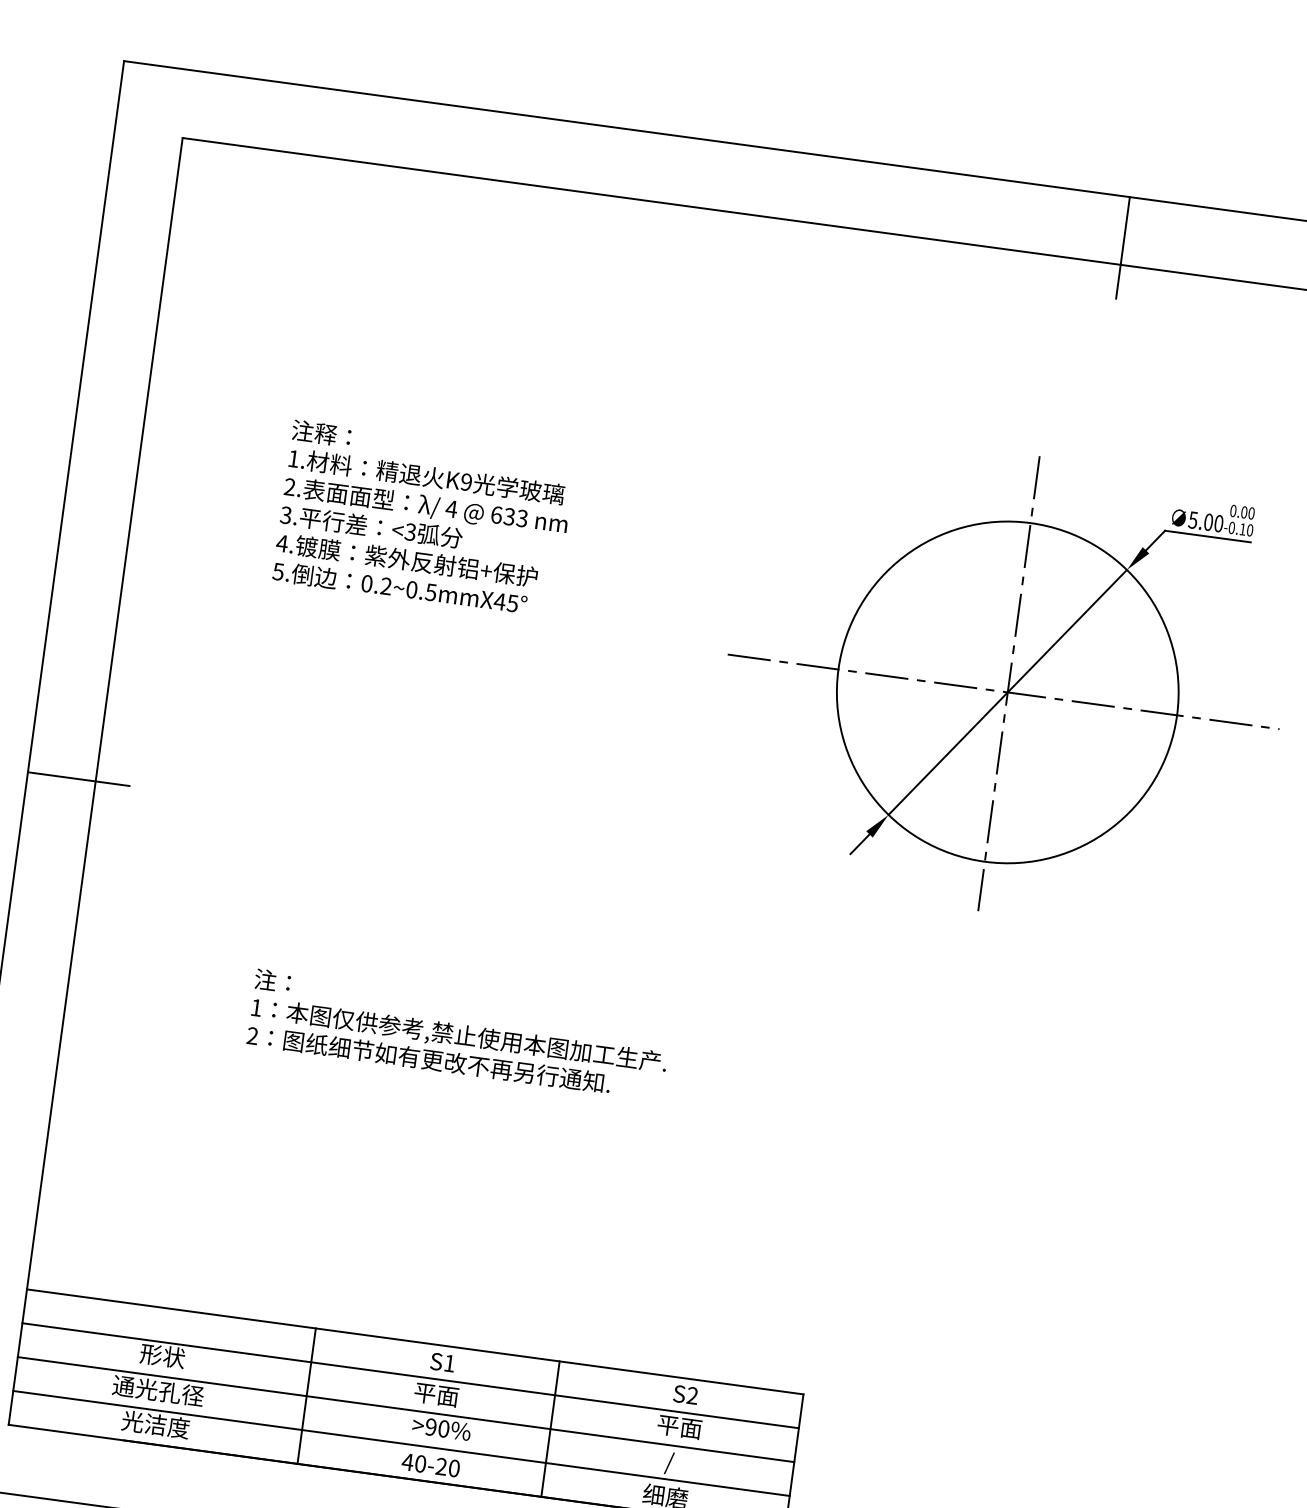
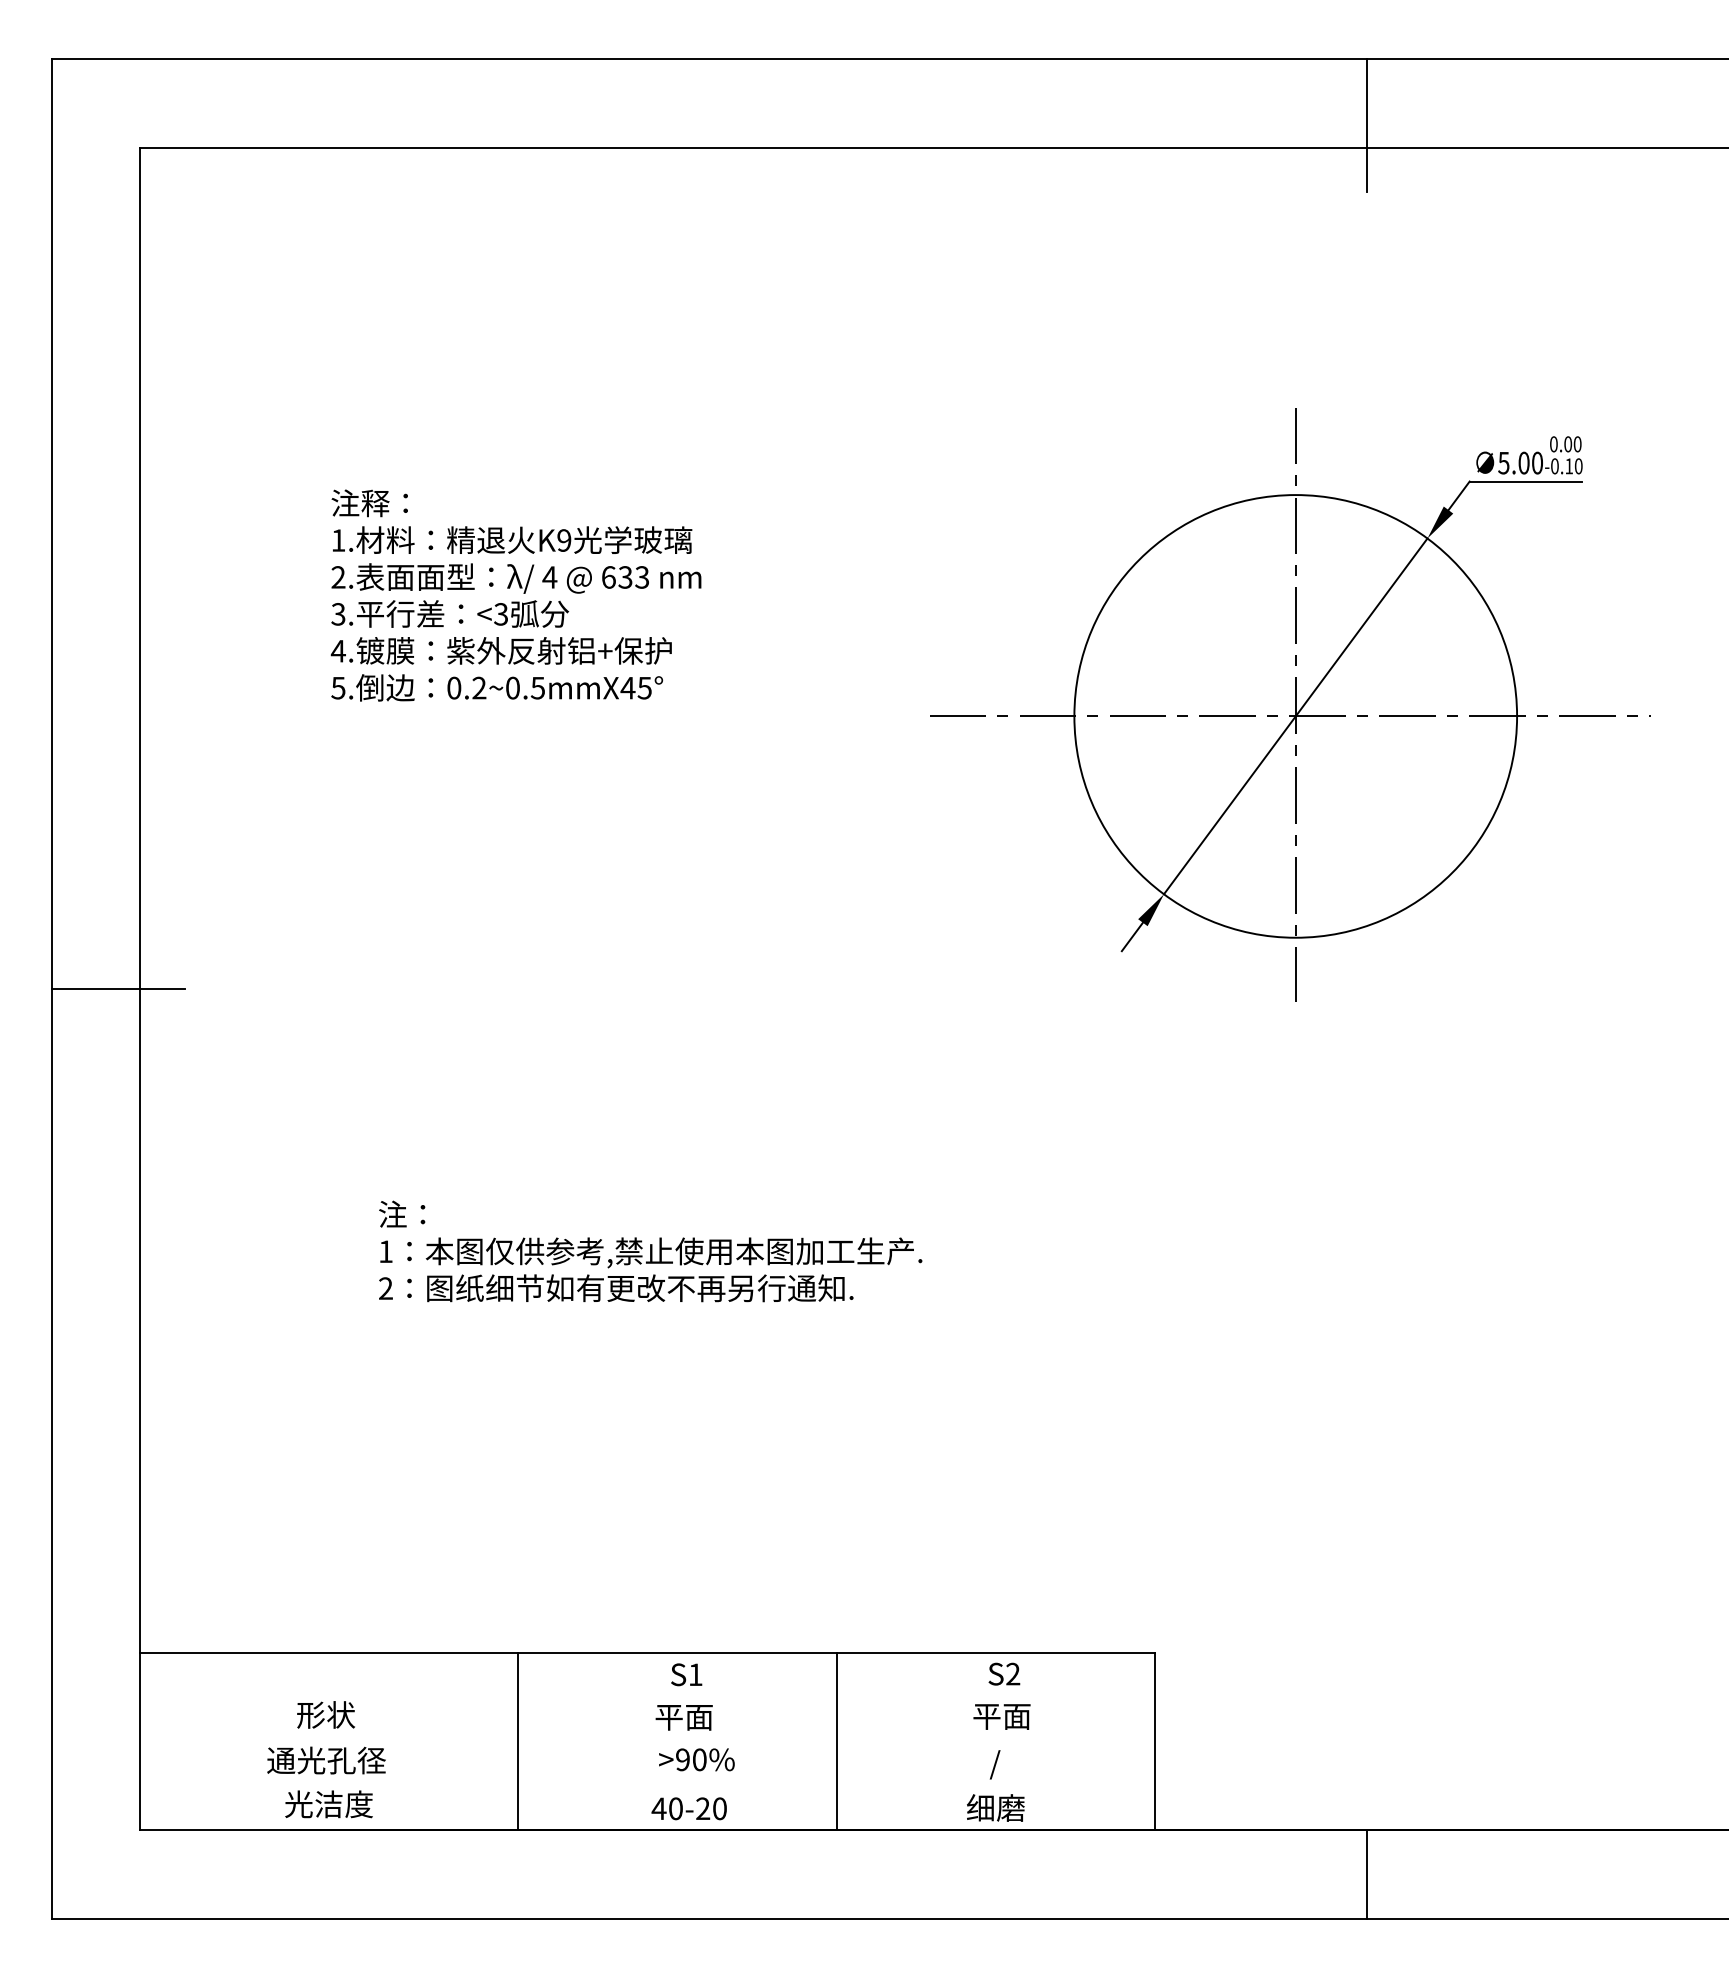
line: (410, 1375) -> (647, 1697), removed
line: (405, 1409) -> (647, 1741), removed
line: (401, 1443) -> (647, 1785), removed

